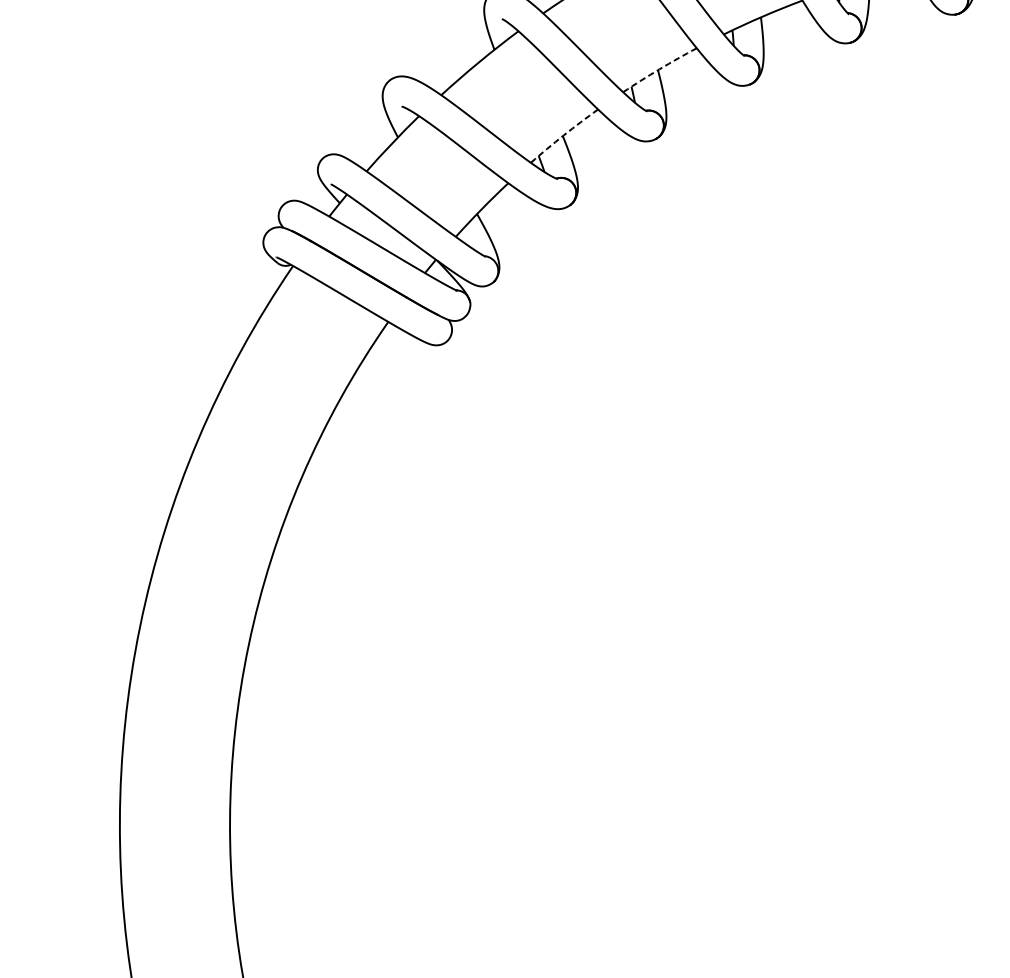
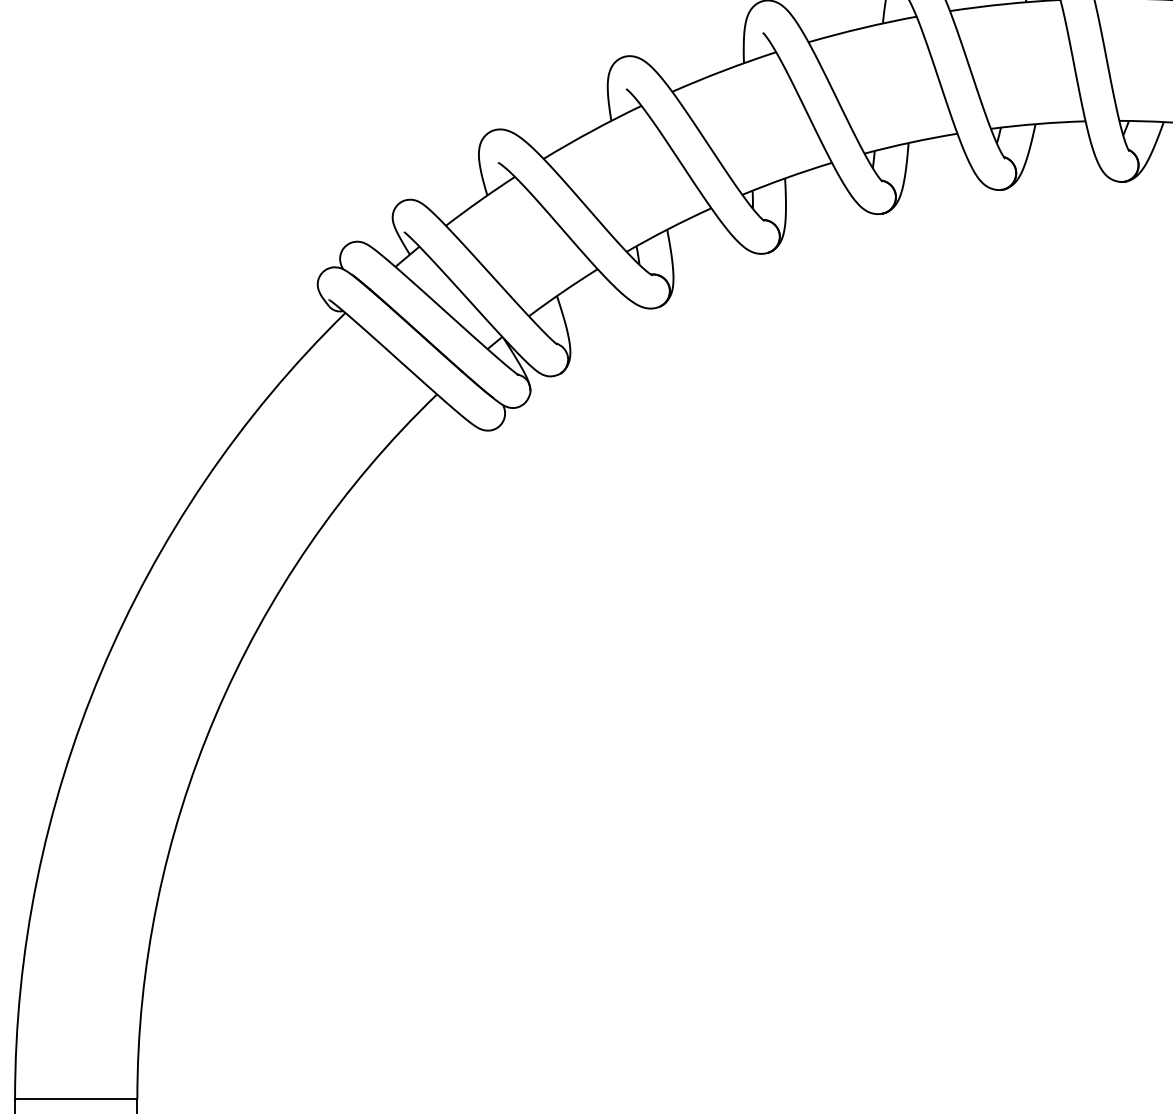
arc: (659, 69) -> (786, 177), dashed -> solid
arc: (563, 135) -> (668, 229), dashed -> solid

